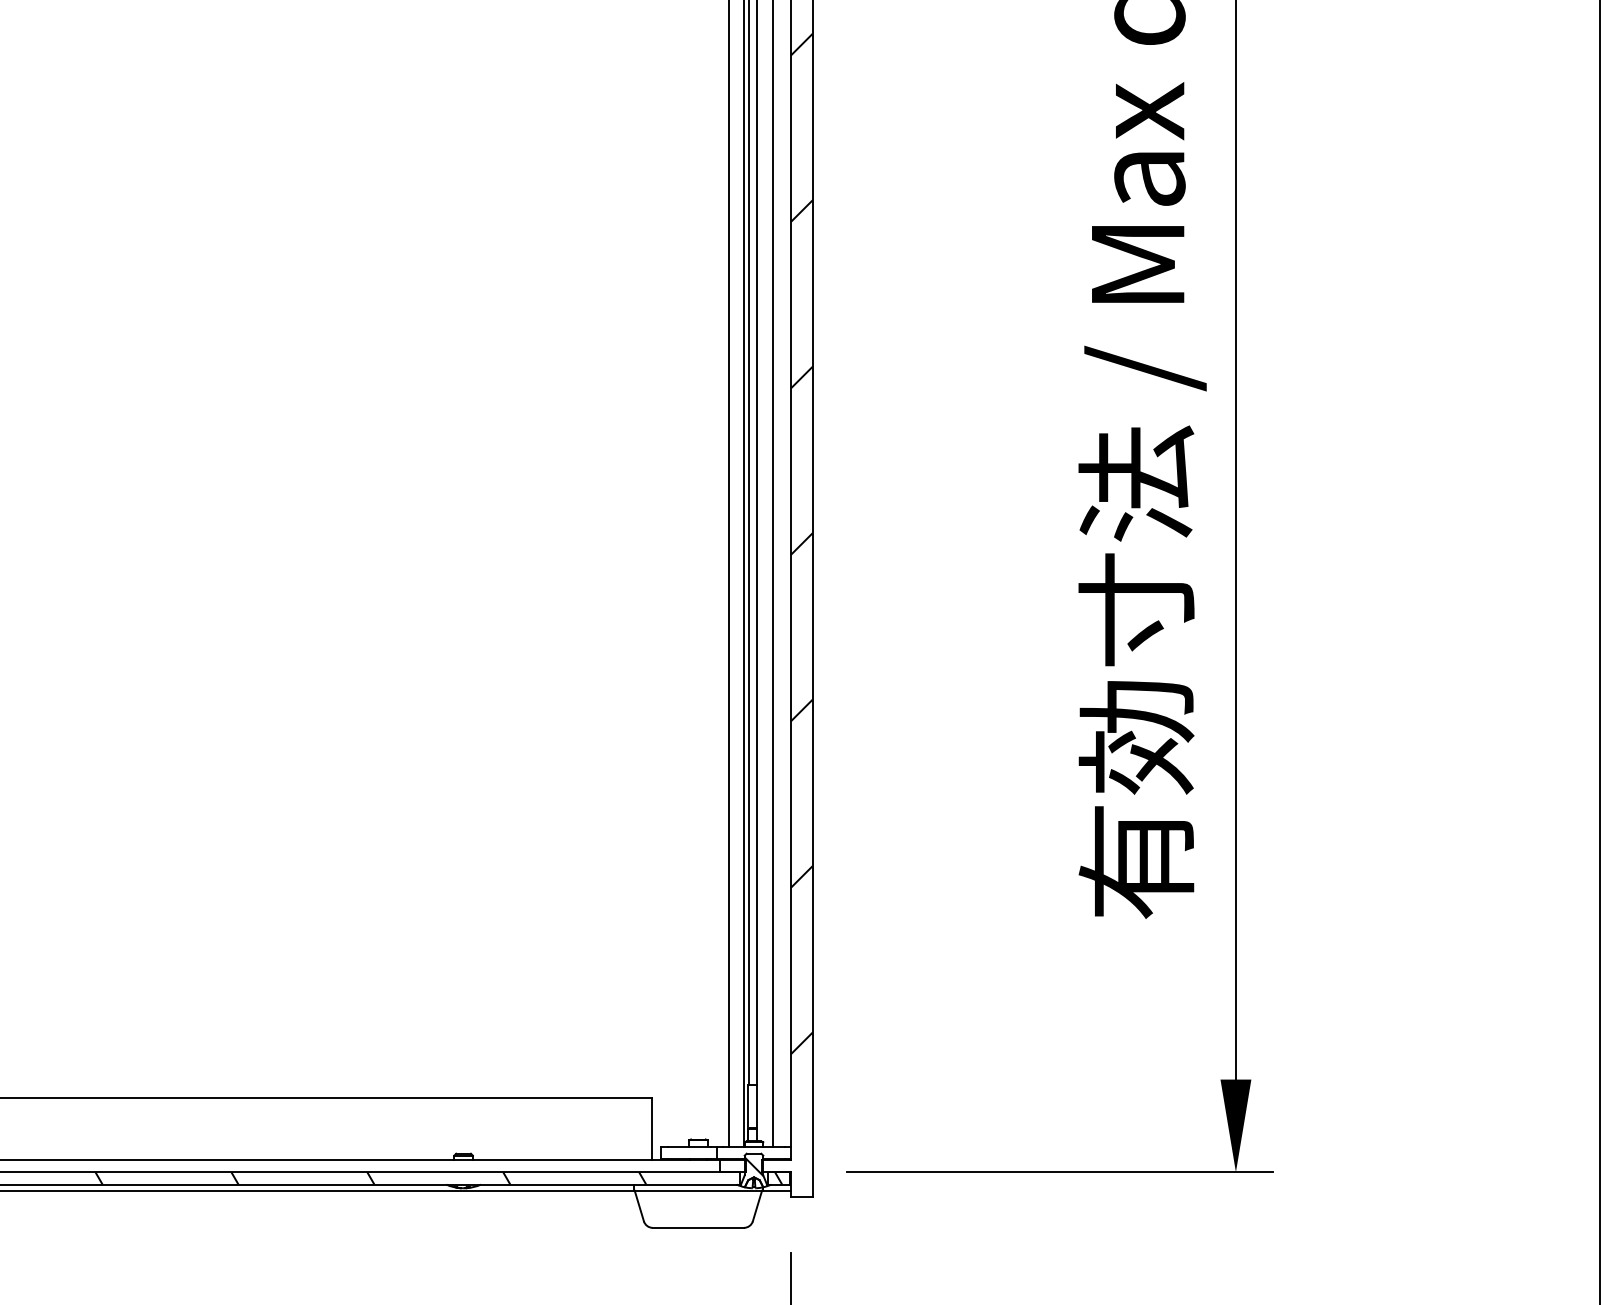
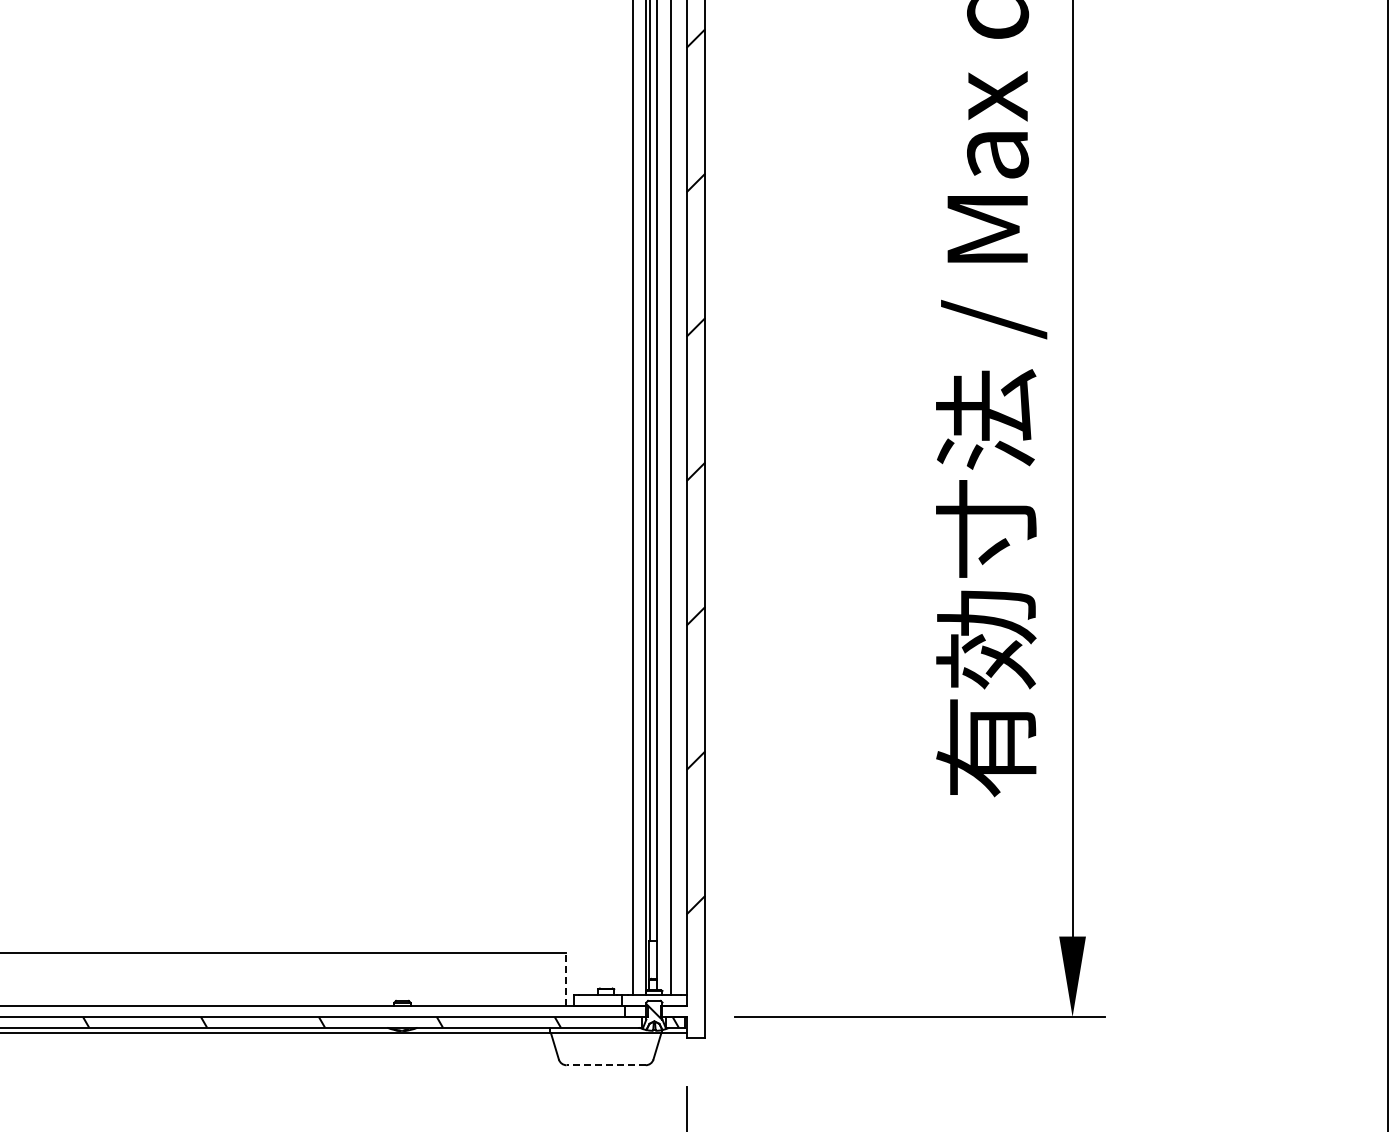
line: (651, 1129) -> (565, 979), solid -> dashed
line: (698, 1228) -> (606, 1065), solid -> dashed

